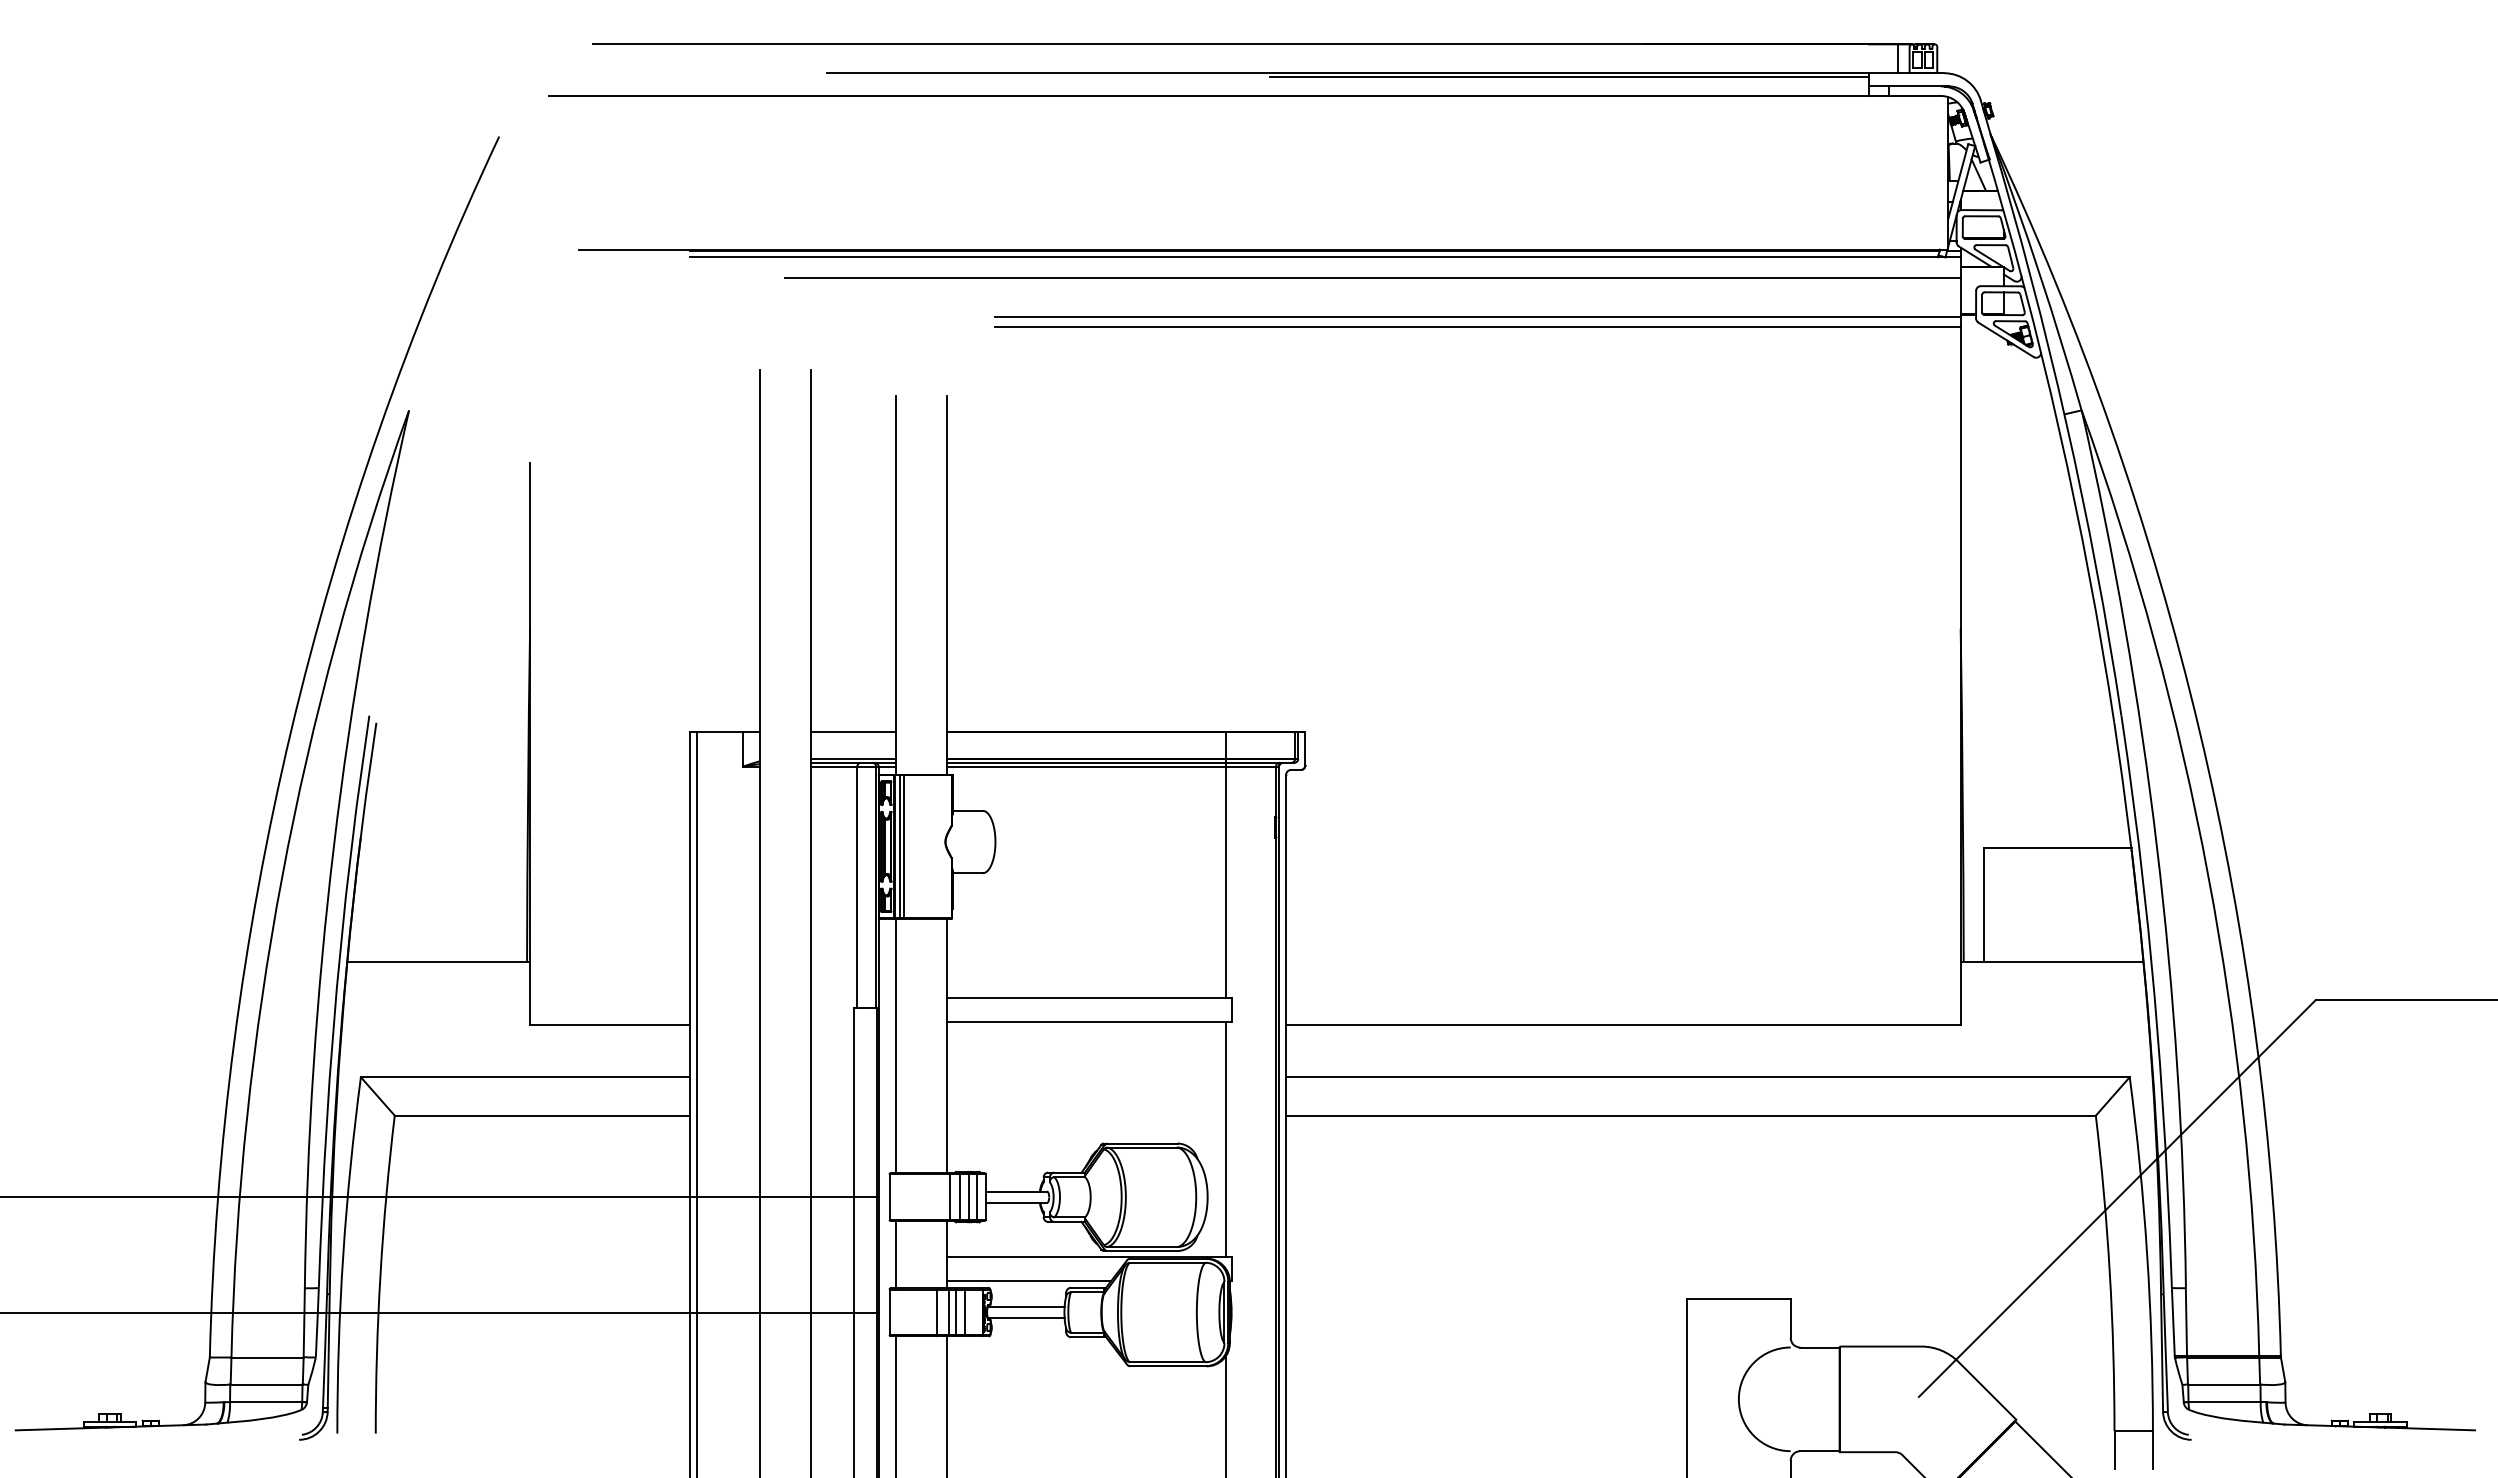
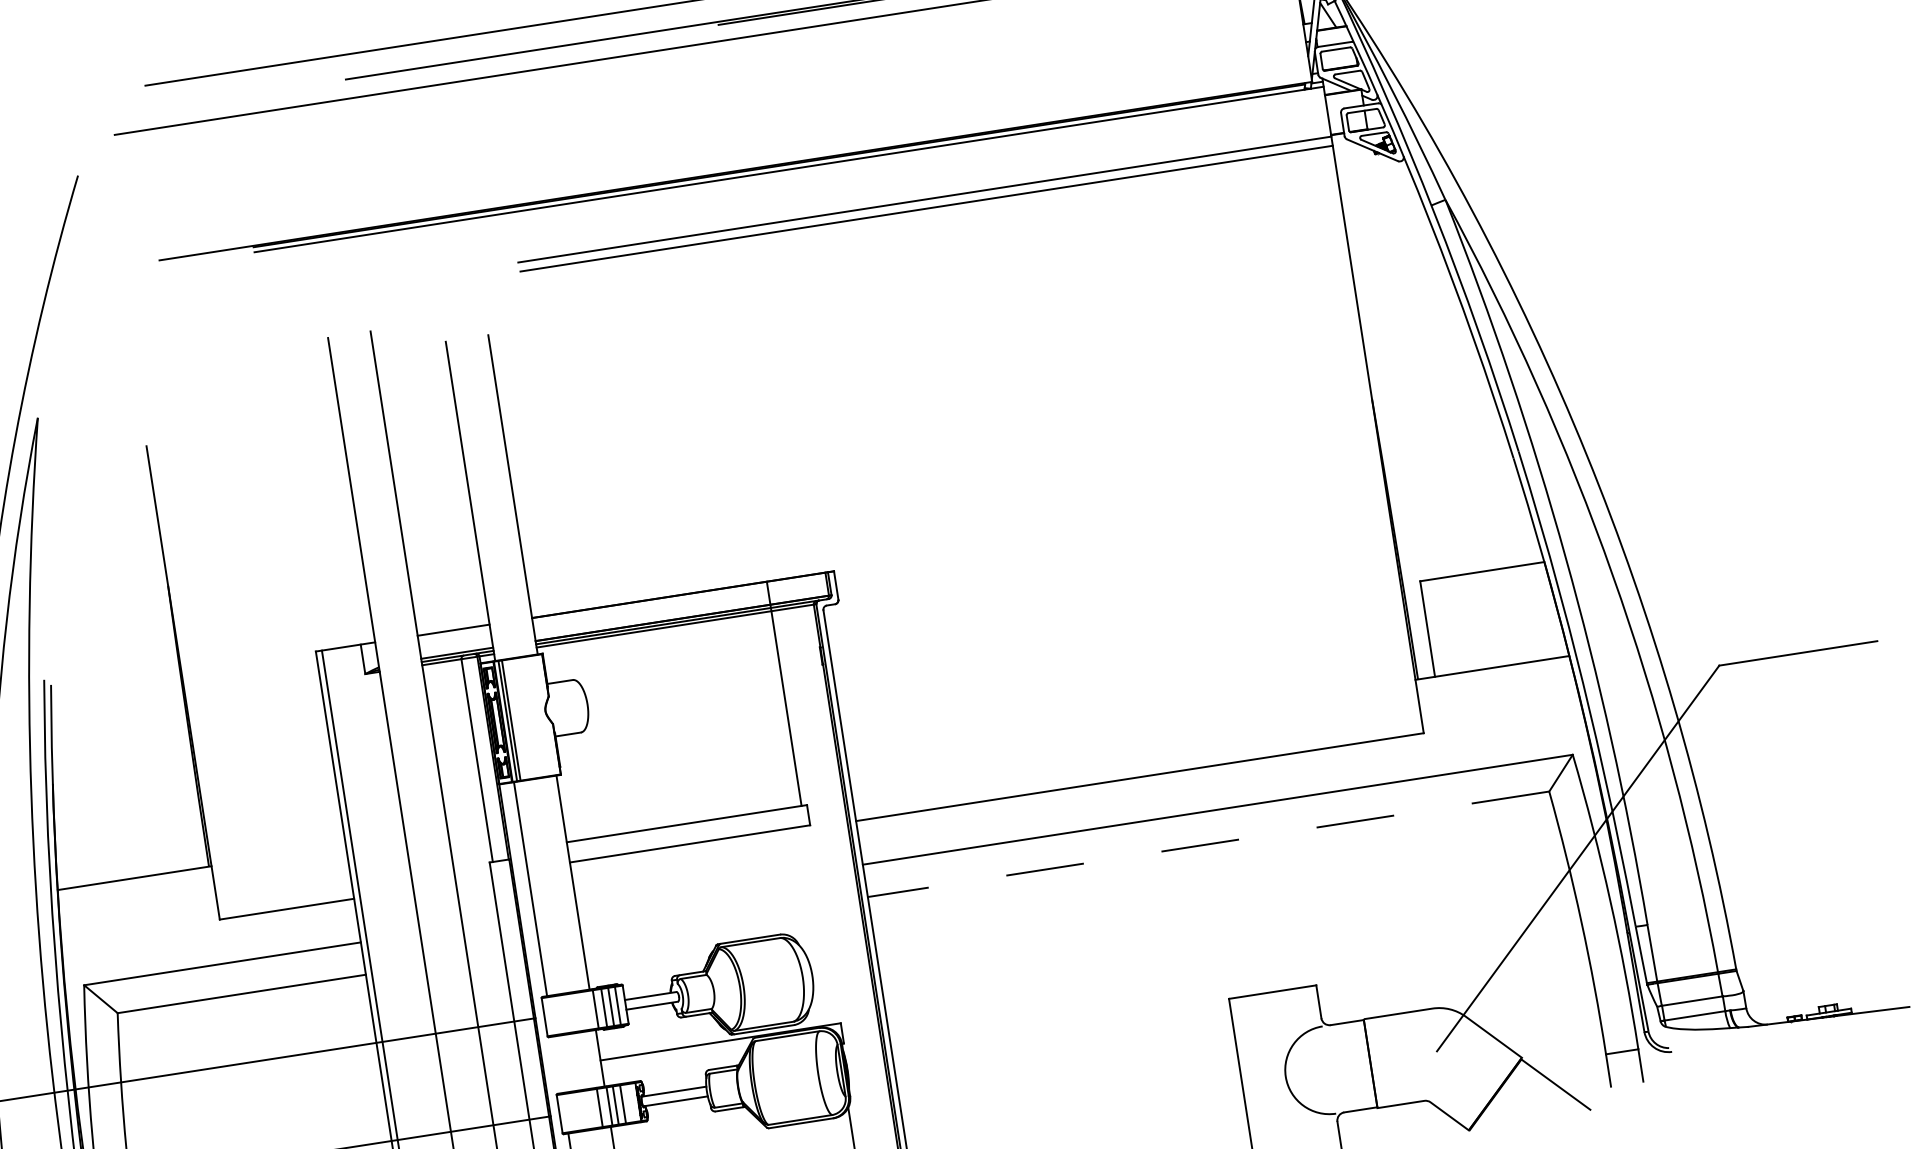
line: (1372, 278) -> (831, 181), removed
line: (1691, 1115) -> (1208, 844), solid -> dashed
line: (1225, 1139) -> (819, 924), removed
line: (896, 1254) -> (558, 1064), removed
line: (1028, 1281) -> (672, 1070), removed

